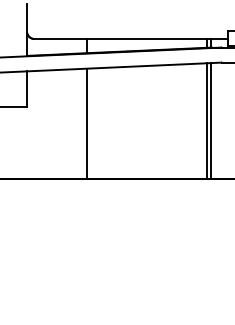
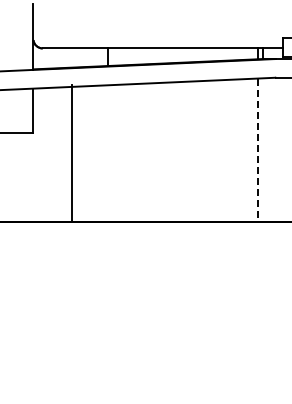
line: (207, 121) -> (257, 150), solid -> dashed
line: (211, 121) -> (262, 150), removed
line: (87, 123) -> (72, 153), moved

